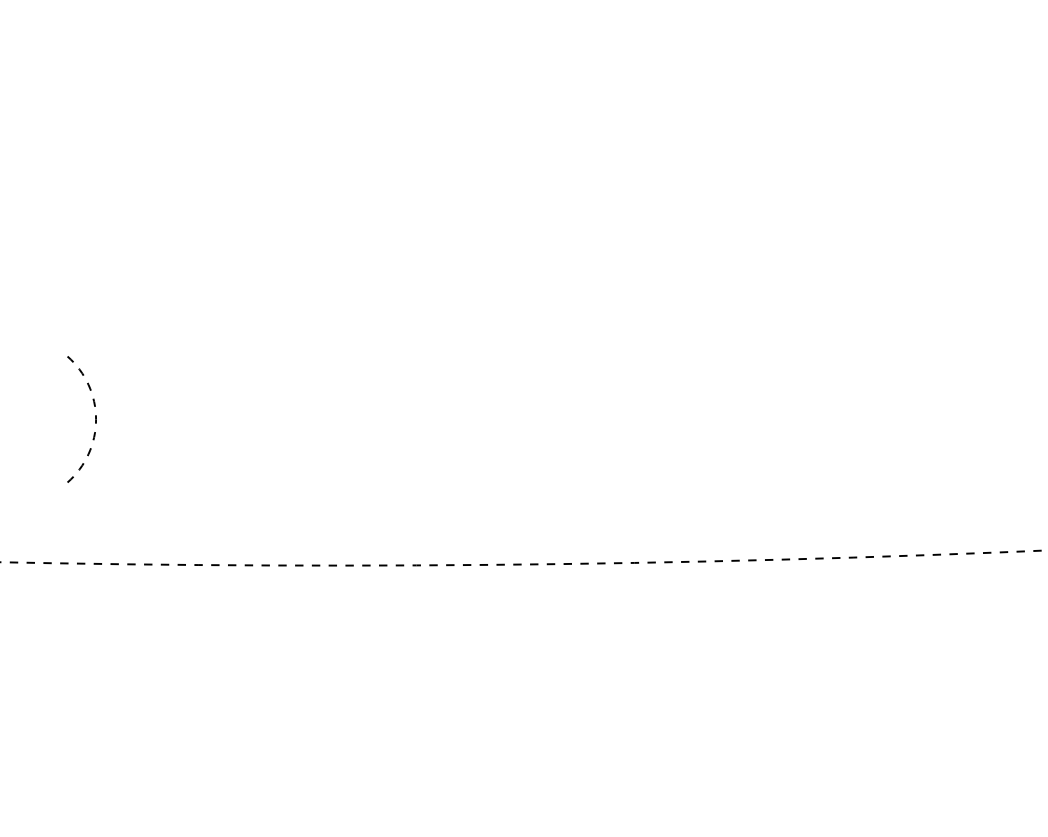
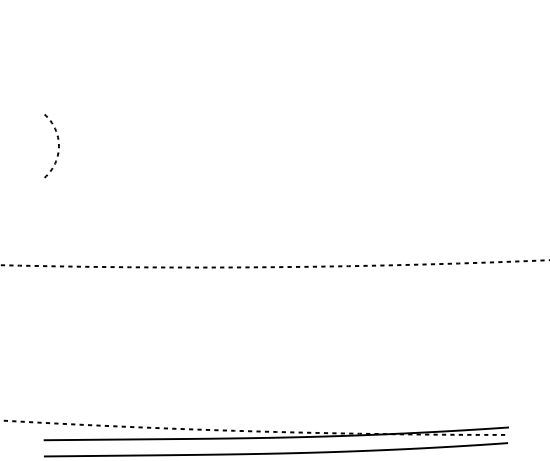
arc: (95, 420) -> (58, 146), moved

